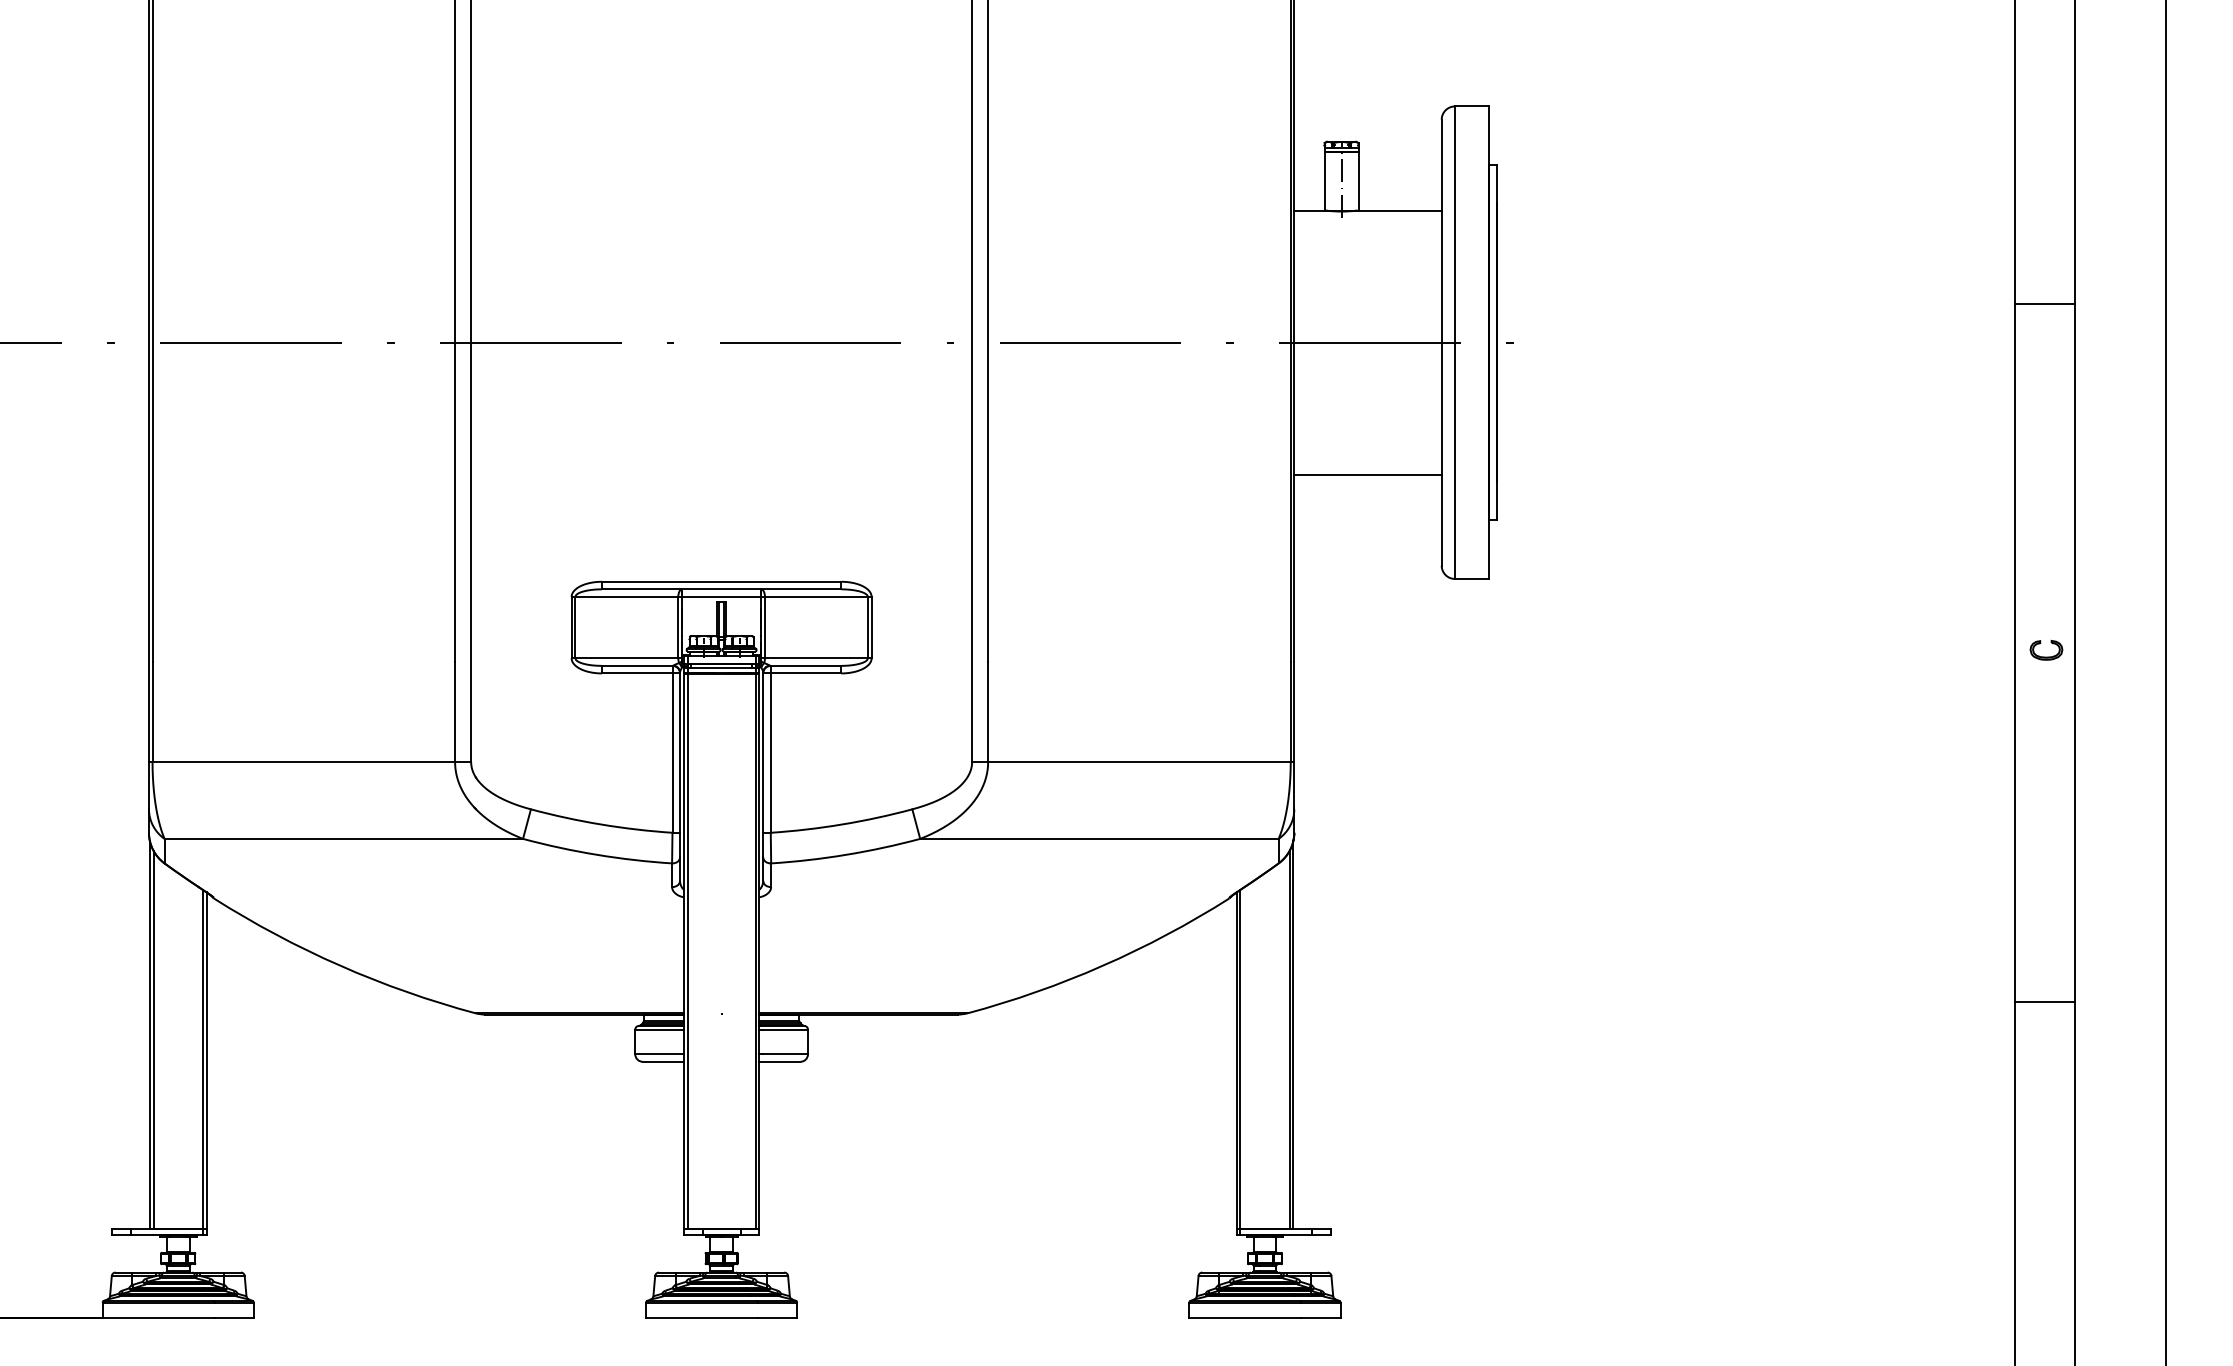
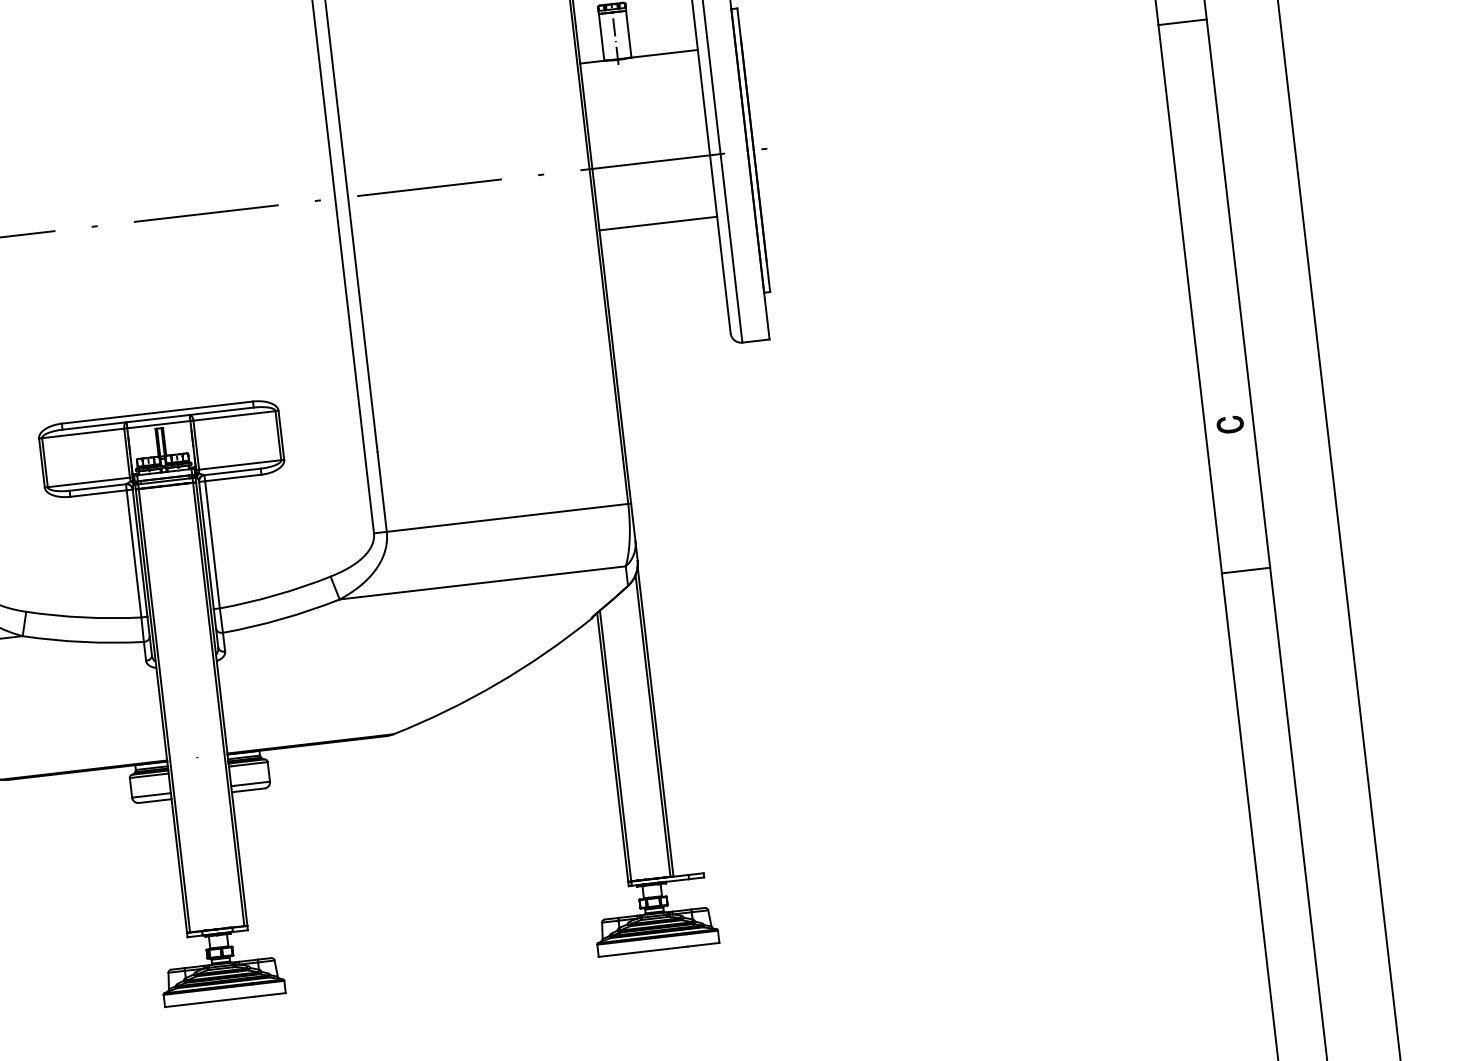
line: (2044, 303) -> (1182, 22), moved
line: (1367, 474) -> (657, 223), moved
part: (2046, 650) -> (1230, 424), moved
line: (2044, 1001) -> (1245, 570), moved

